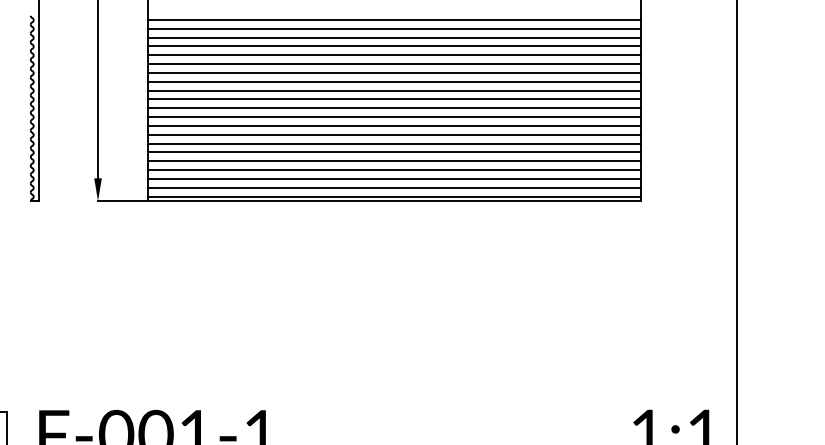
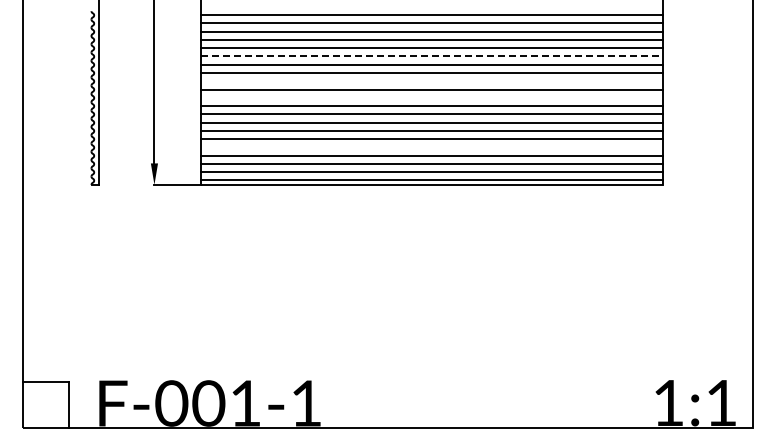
line: (395, 64) -> (432, 56), solid -> dashed
line: (395, 90) -> (432, 81), removed
line: (395, 107) -> (432, 97), removed
line: (395, 161) -> (432, 147), removed

